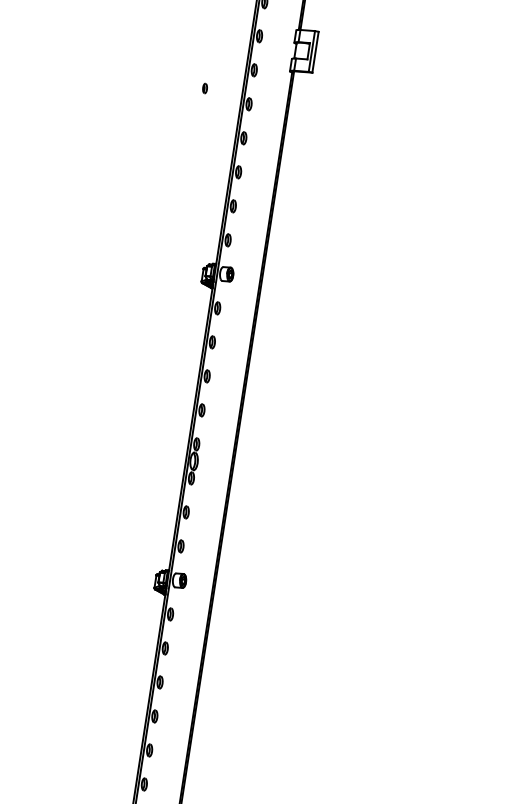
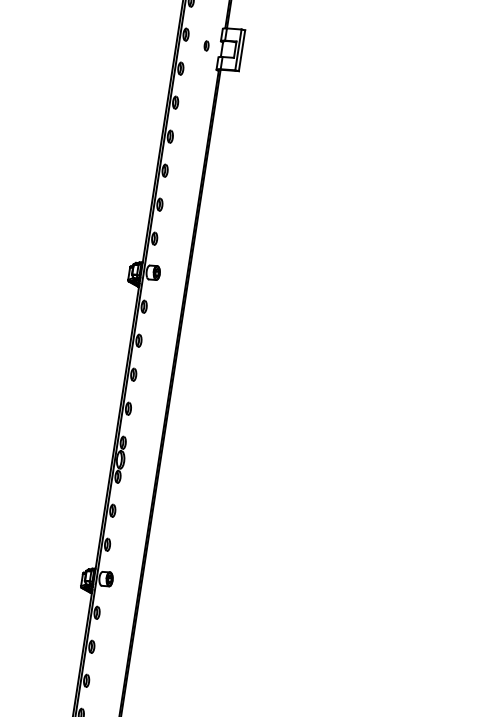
part: (204, 88) -> (206, 45), moved

